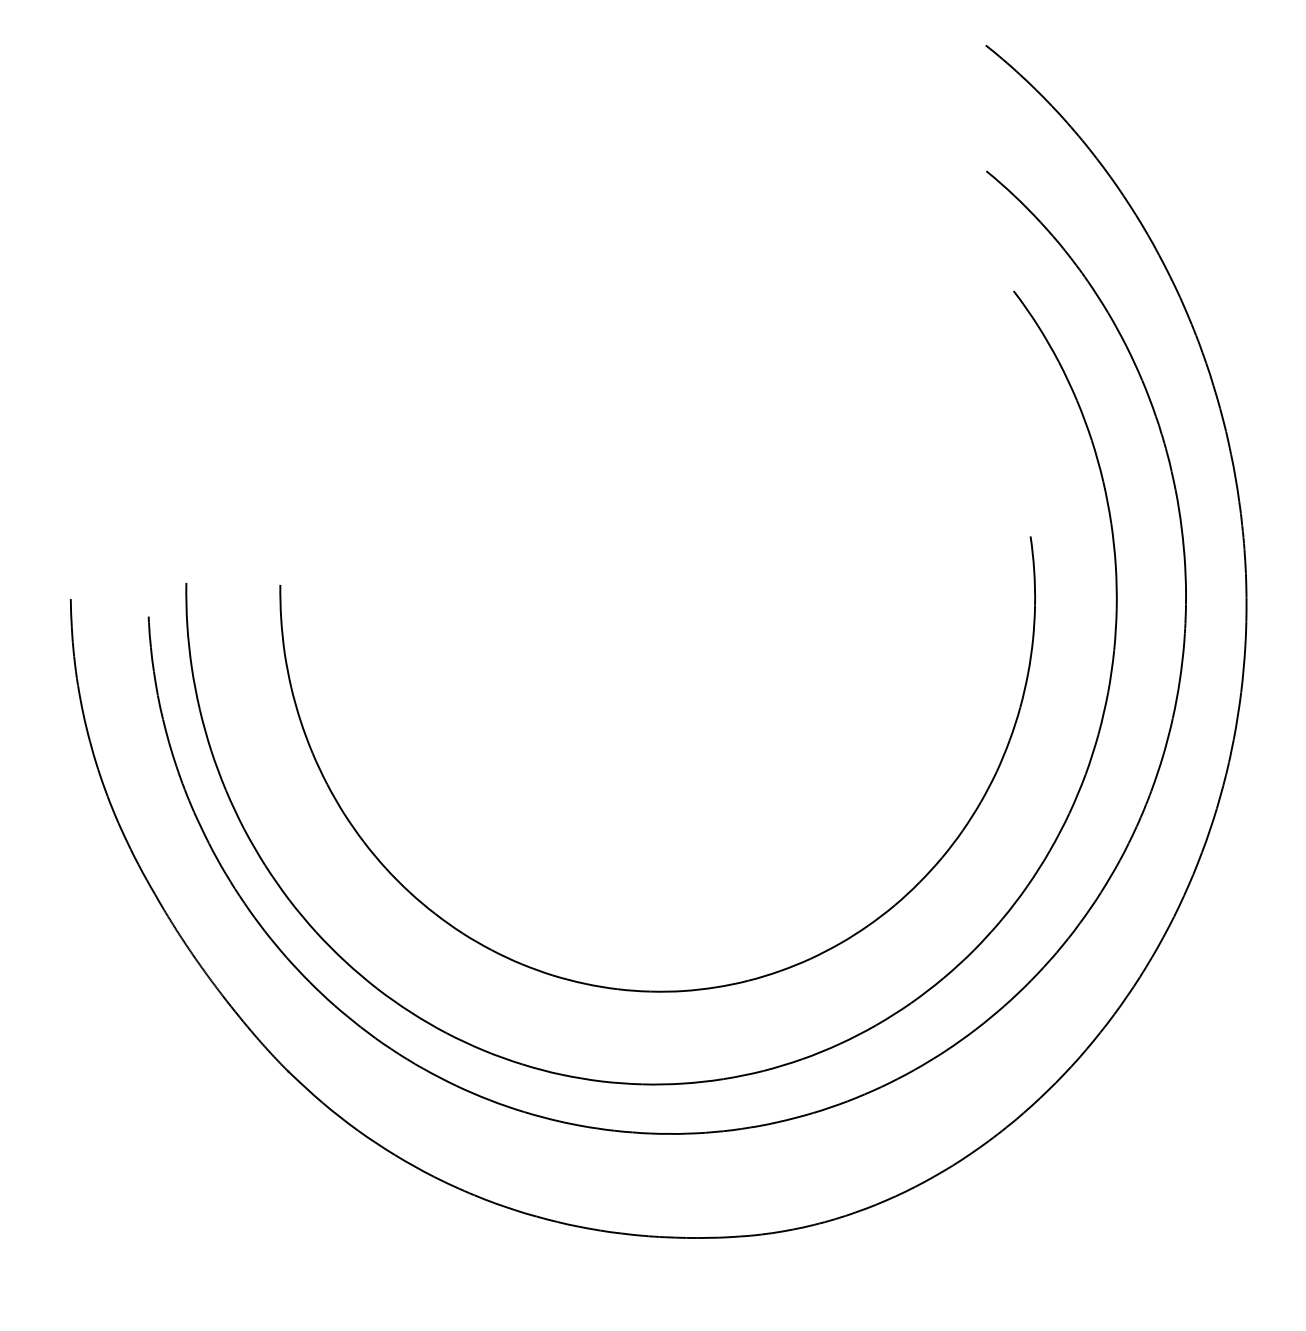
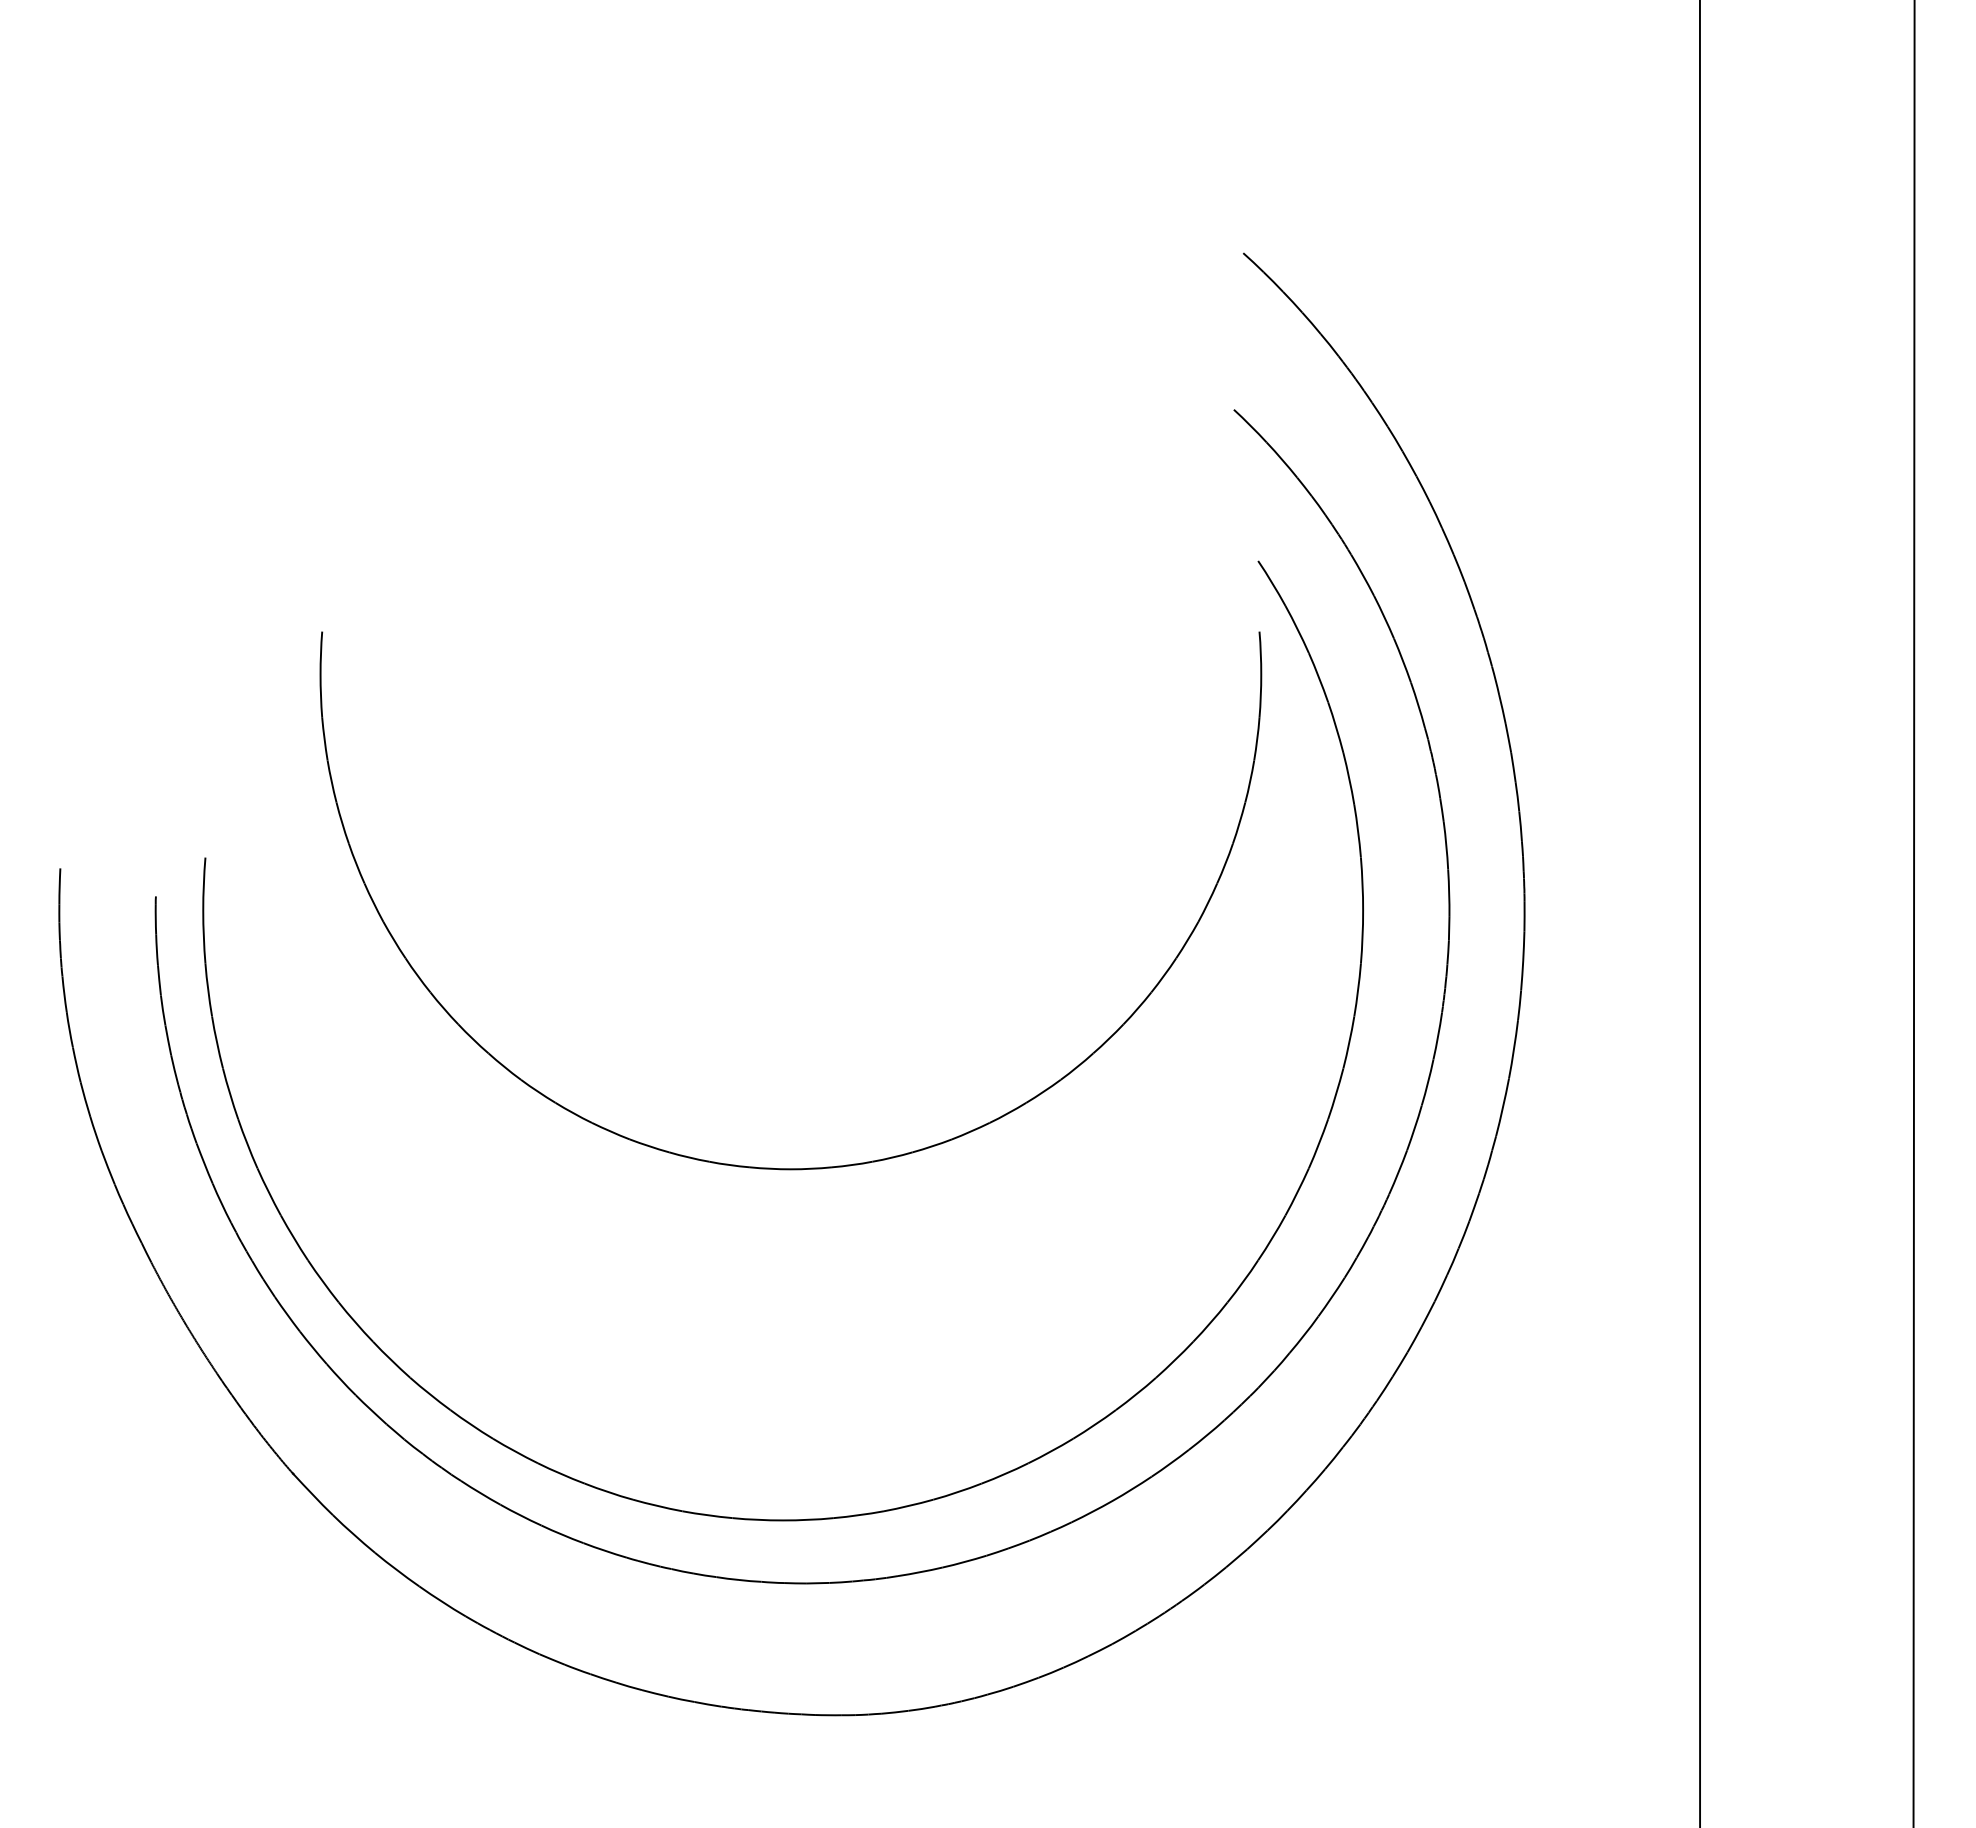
part: (668, 990) -> (772, 1167), moved

